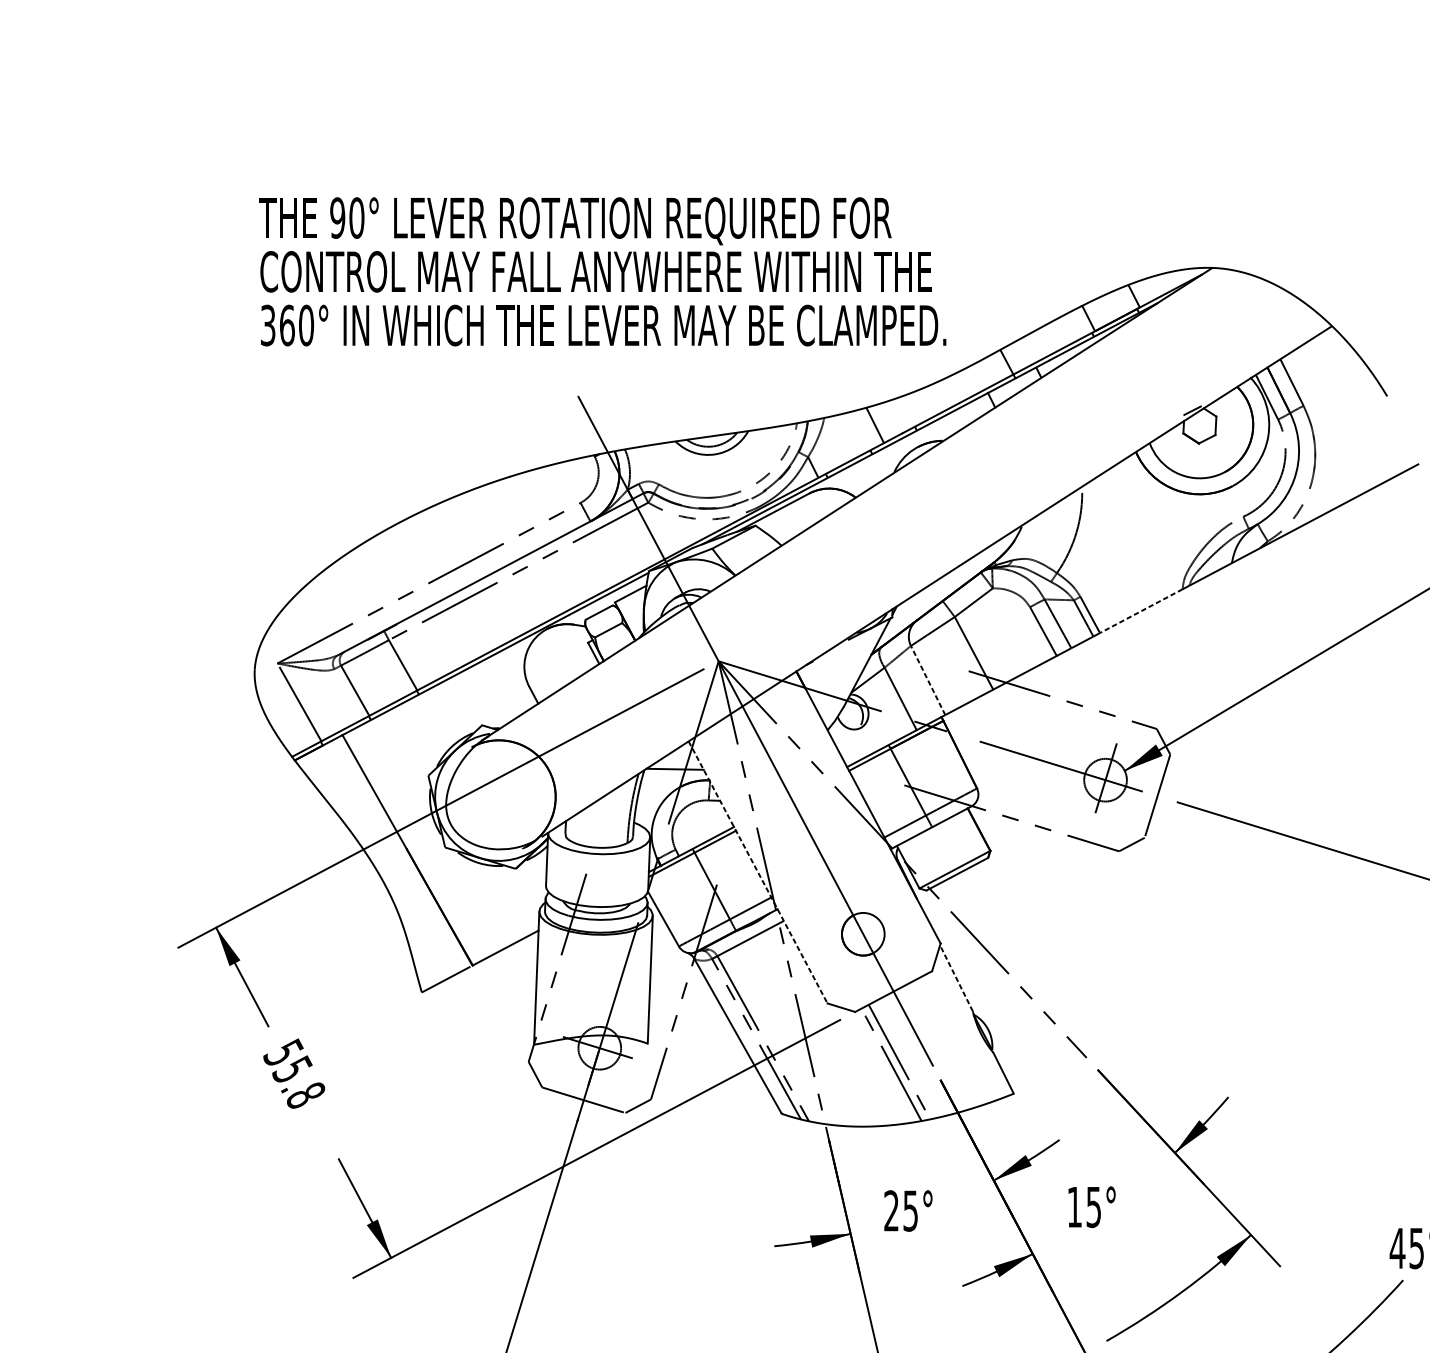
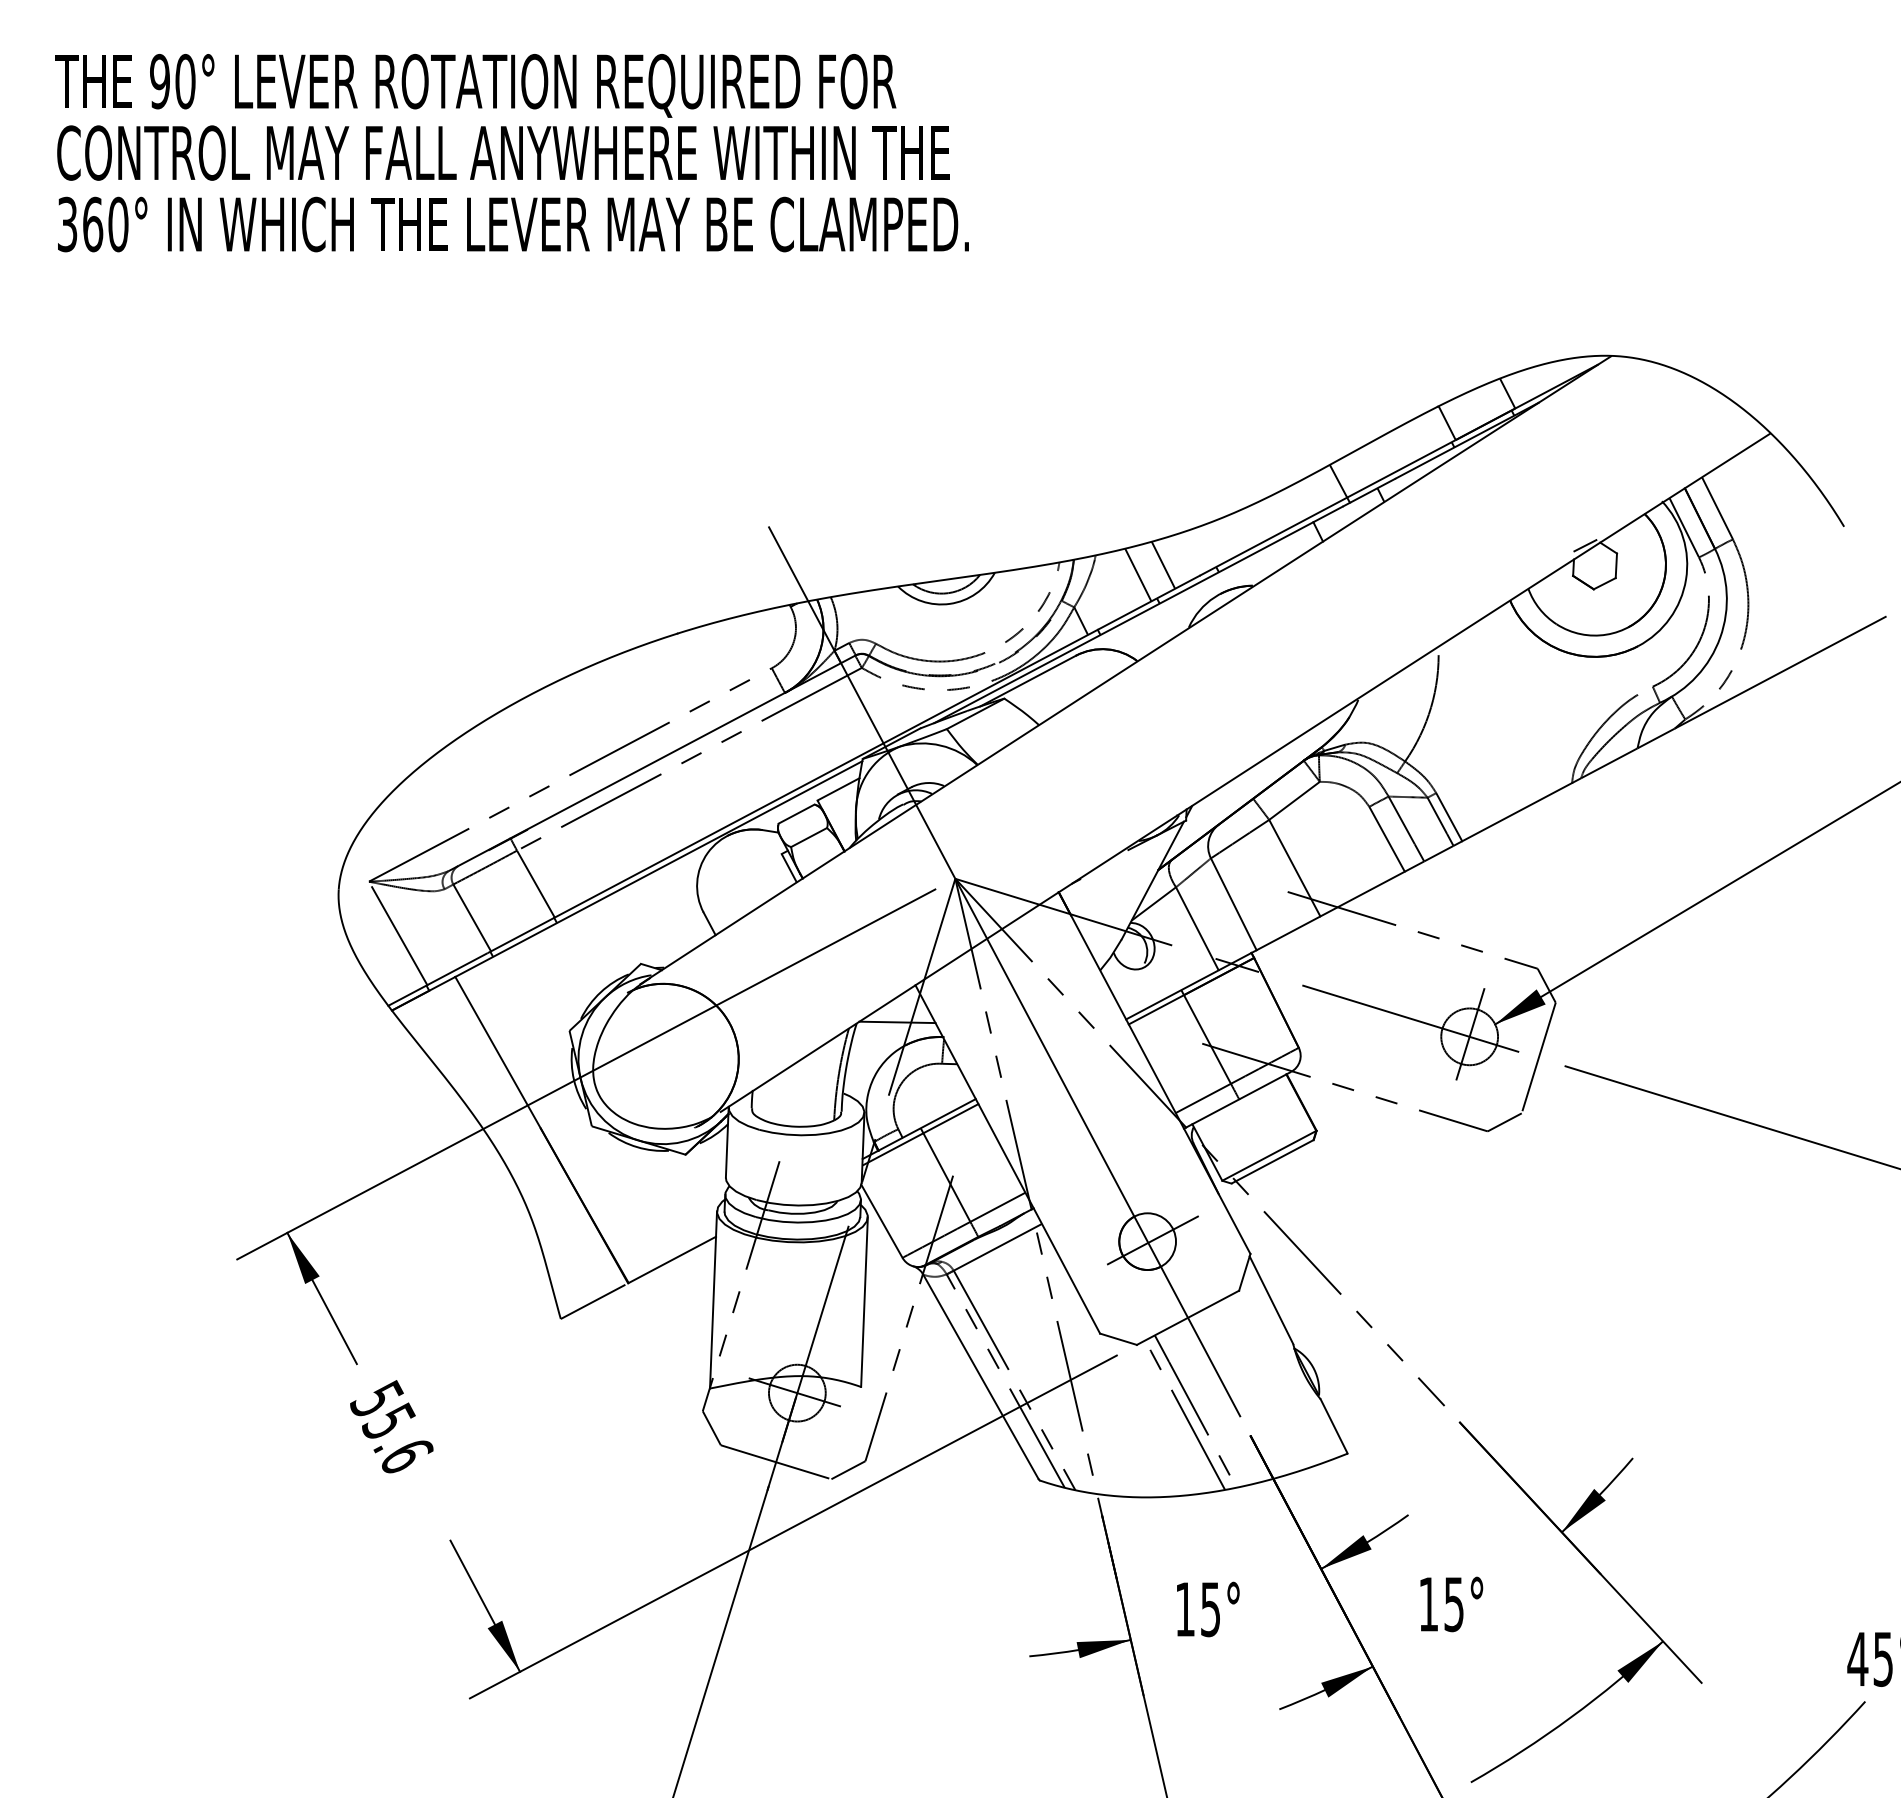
text: (602, 272) -> (511, 153), moved
line: (856, 432) -> (1138, 574), added
line: (1140, 611) -> (1516, 812), dashed -> solid
line: (927, 679) -> (1233, 903), dashed -> solid
line: (758, 872) -> (1008, 1159), dashed -> solid
line: (866, 933) -> (1152, 1240), added
line: (956, 978) -> (1271, 1300), dashed -> solid
text: (306, 1095) -> (407, 1455), 55.8 -> 55.6
text: (891, 1210) -> (1184, 1608), 25° -> 15°

